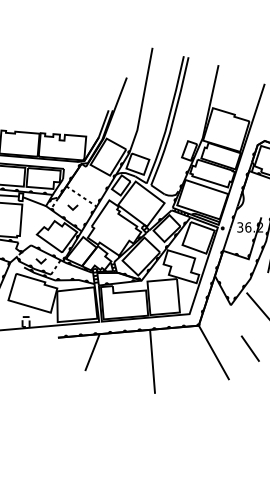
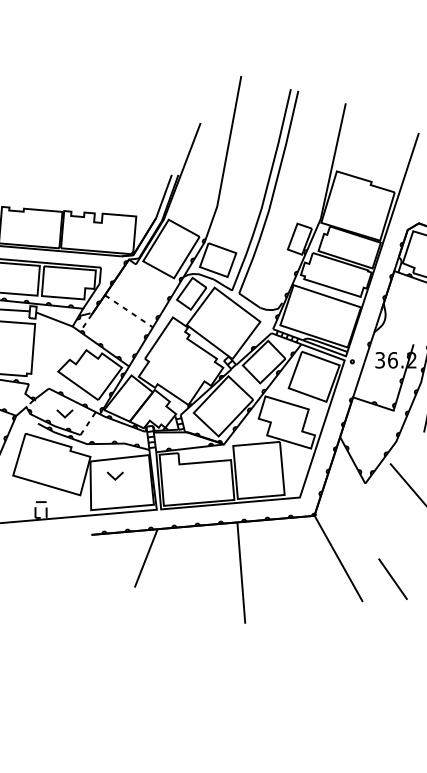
part: (72, 207) -> (114, 475), moved
line: (249, 348) -> (391, 578), moved

